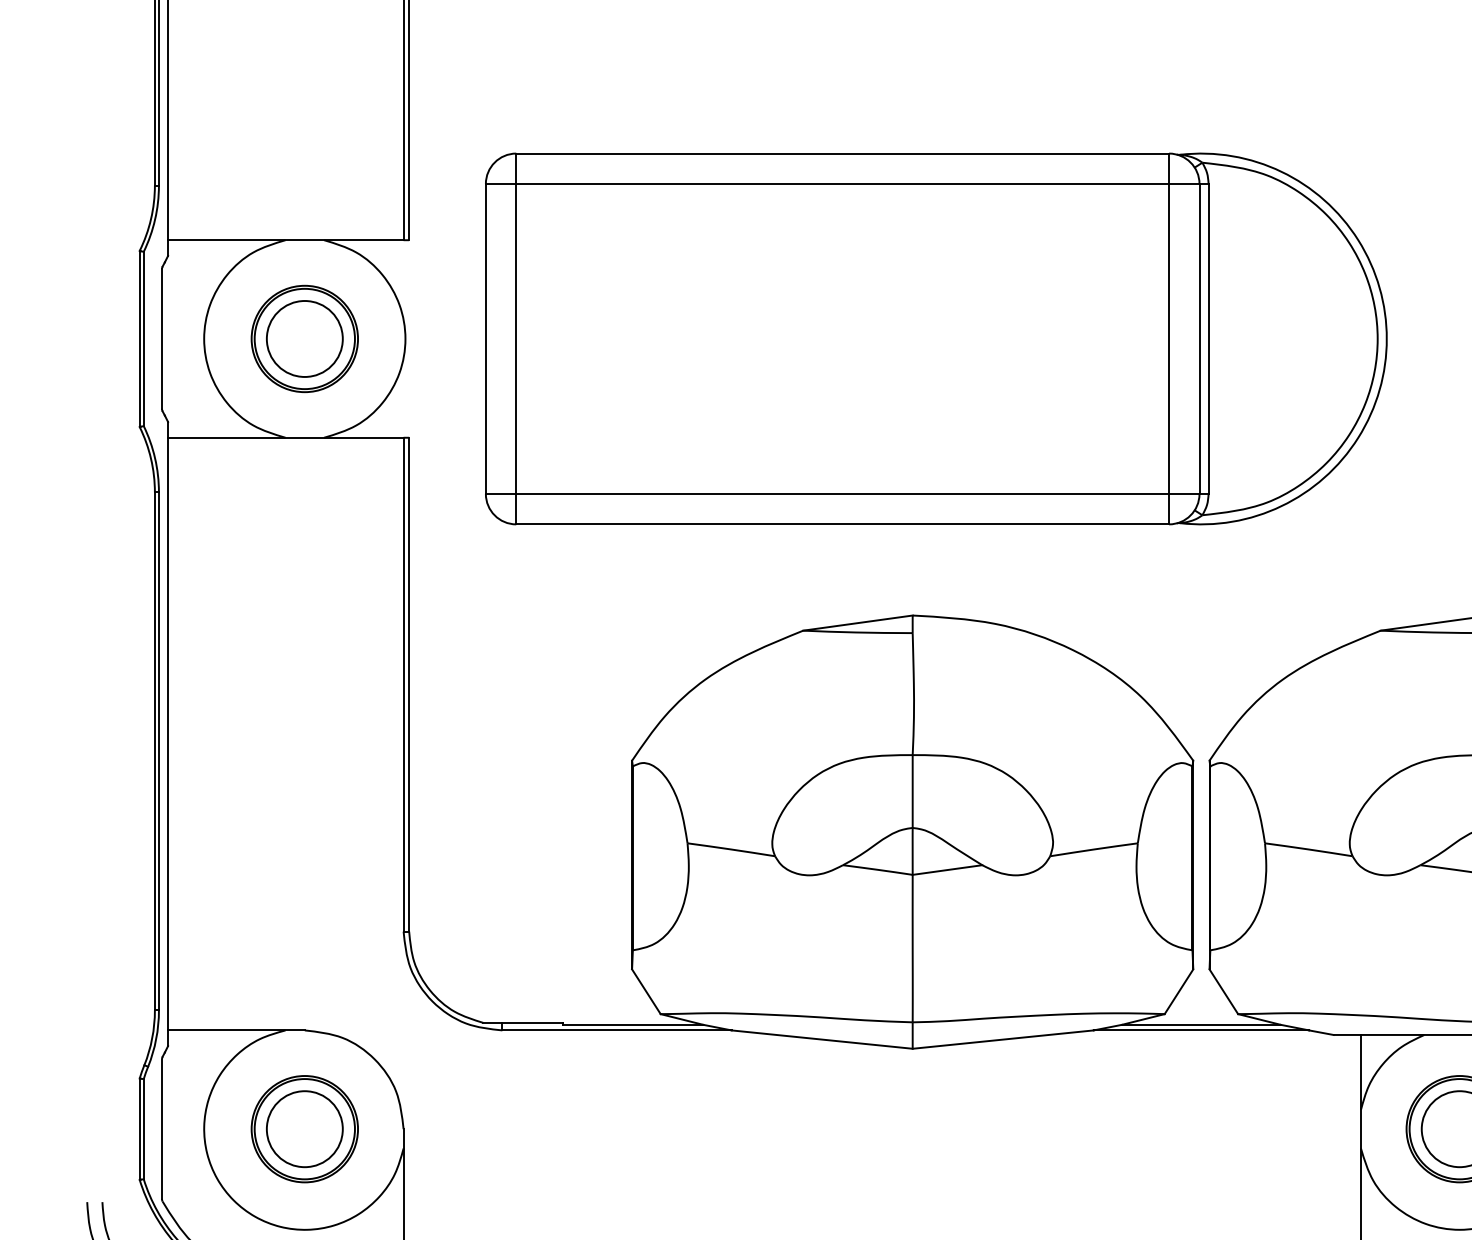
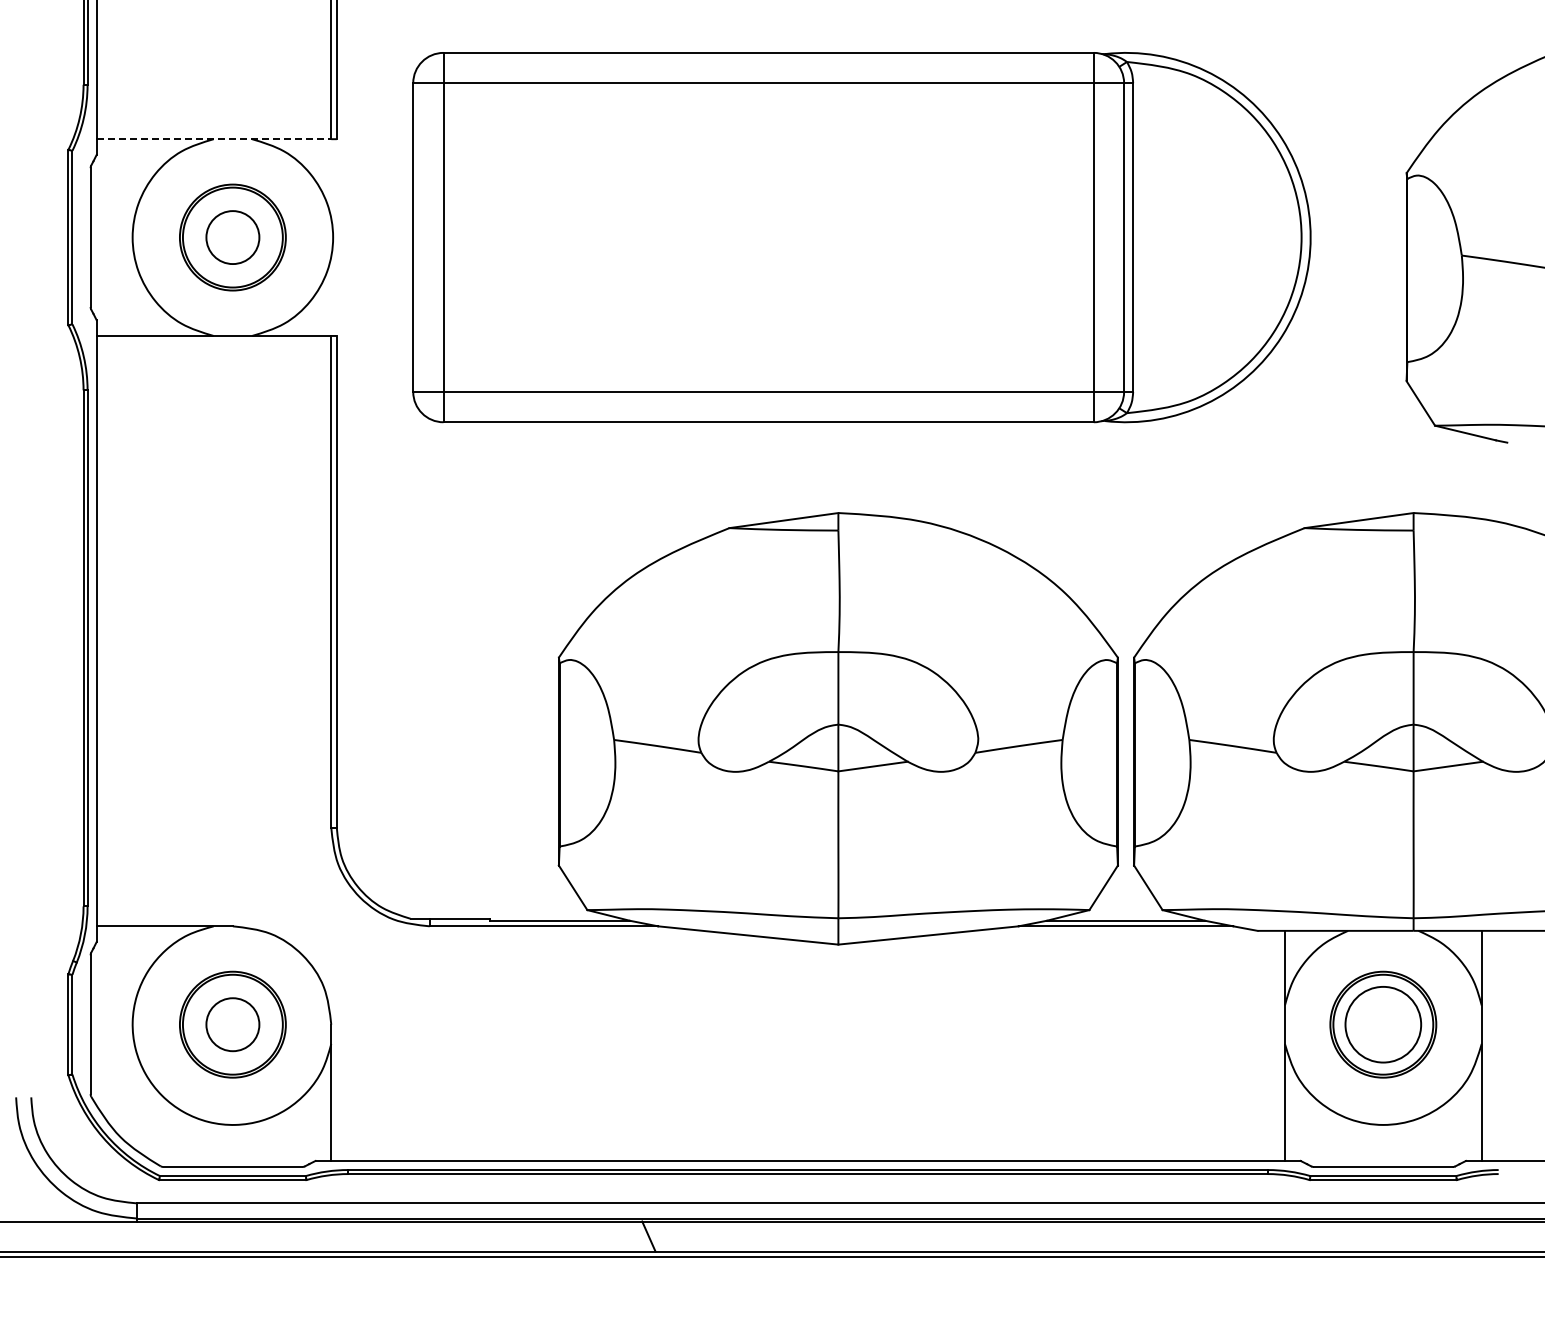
line: (286, 240) -> (214, 139), solid -> dashed
circle: (304, 338) -> (232, 237), size x0.7
circle: (304, 1128) -> (232, 1024), size x0.7

